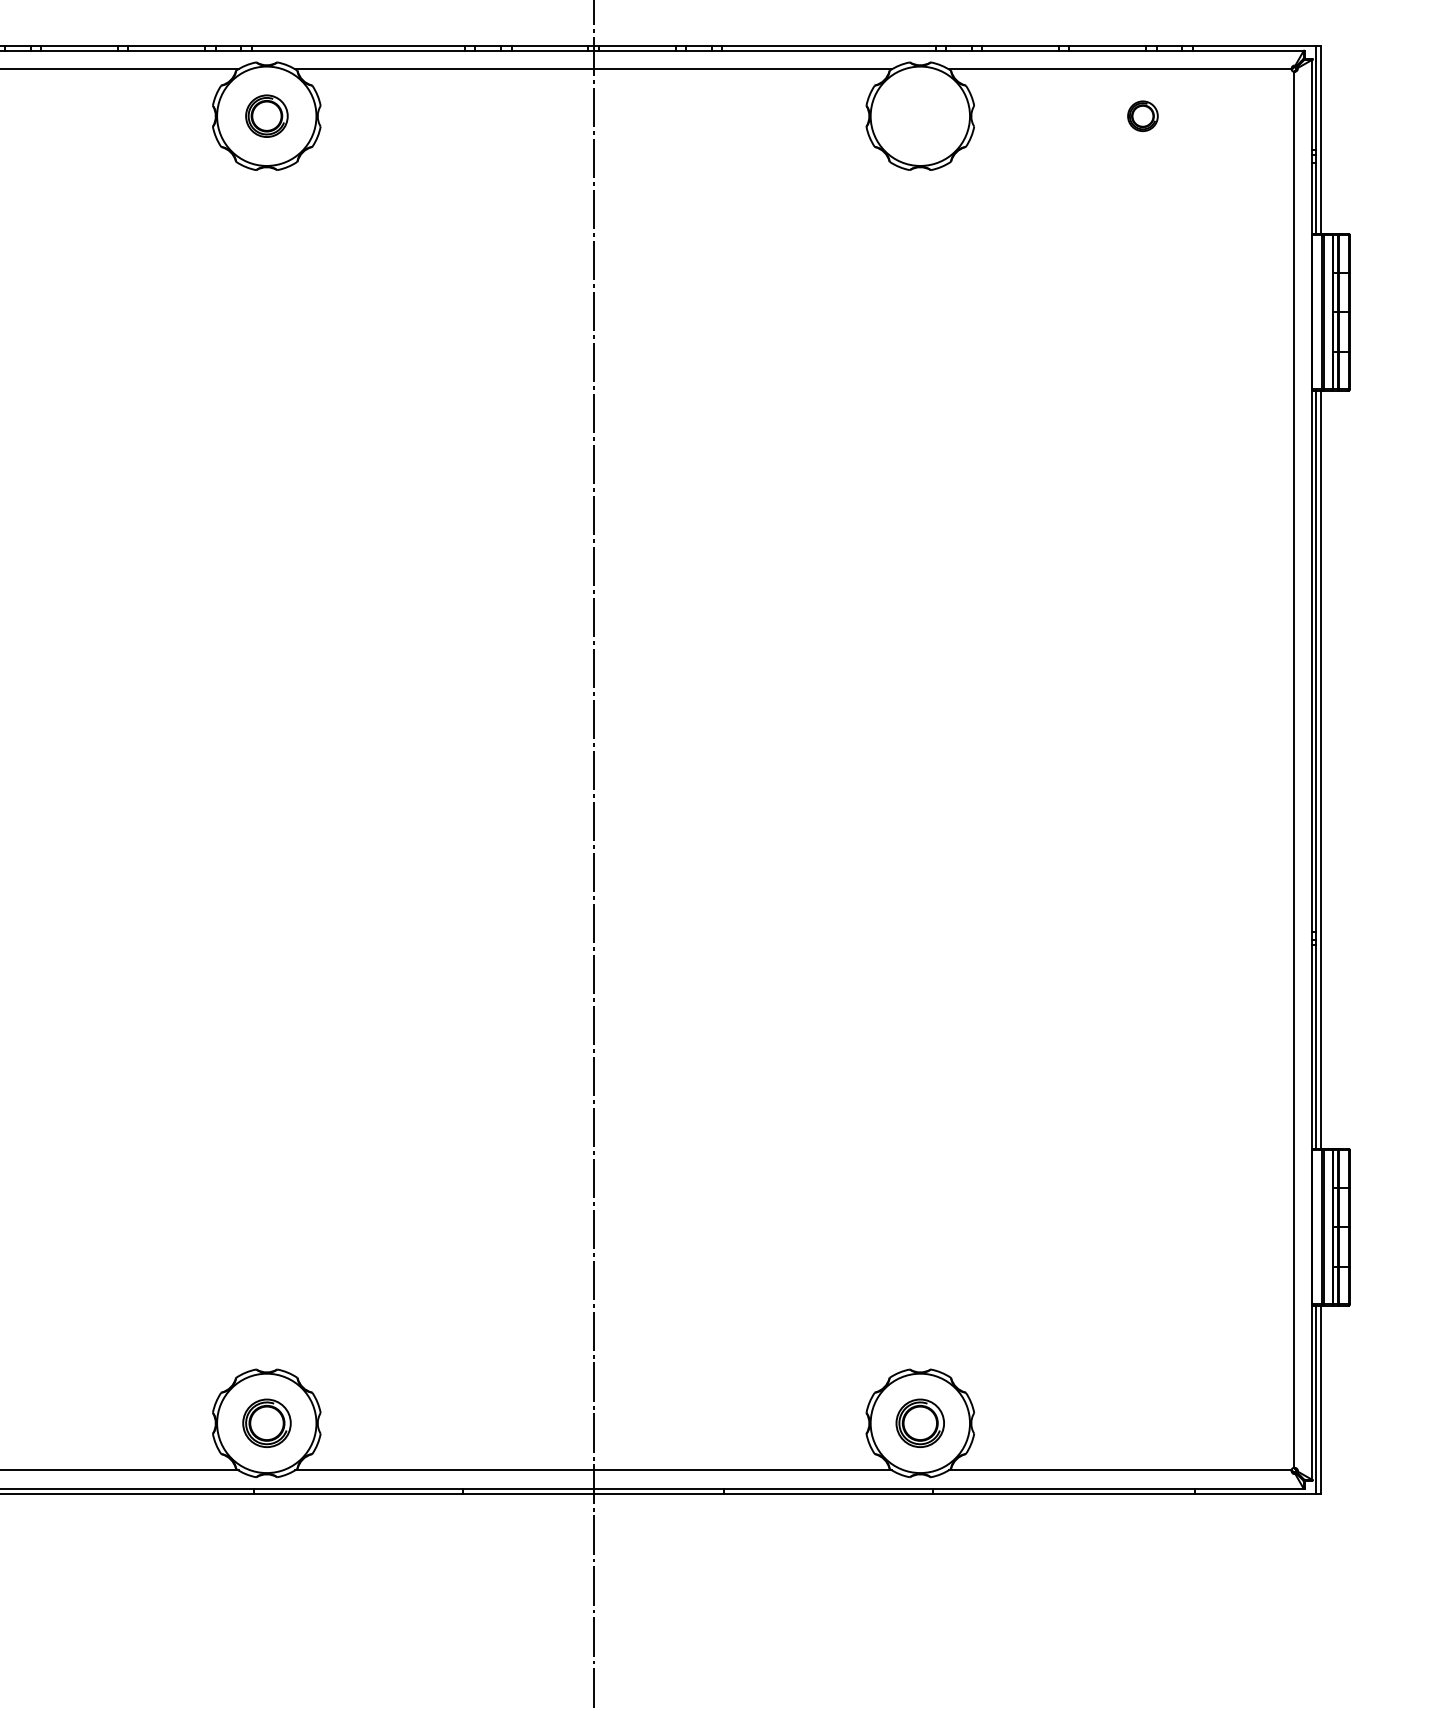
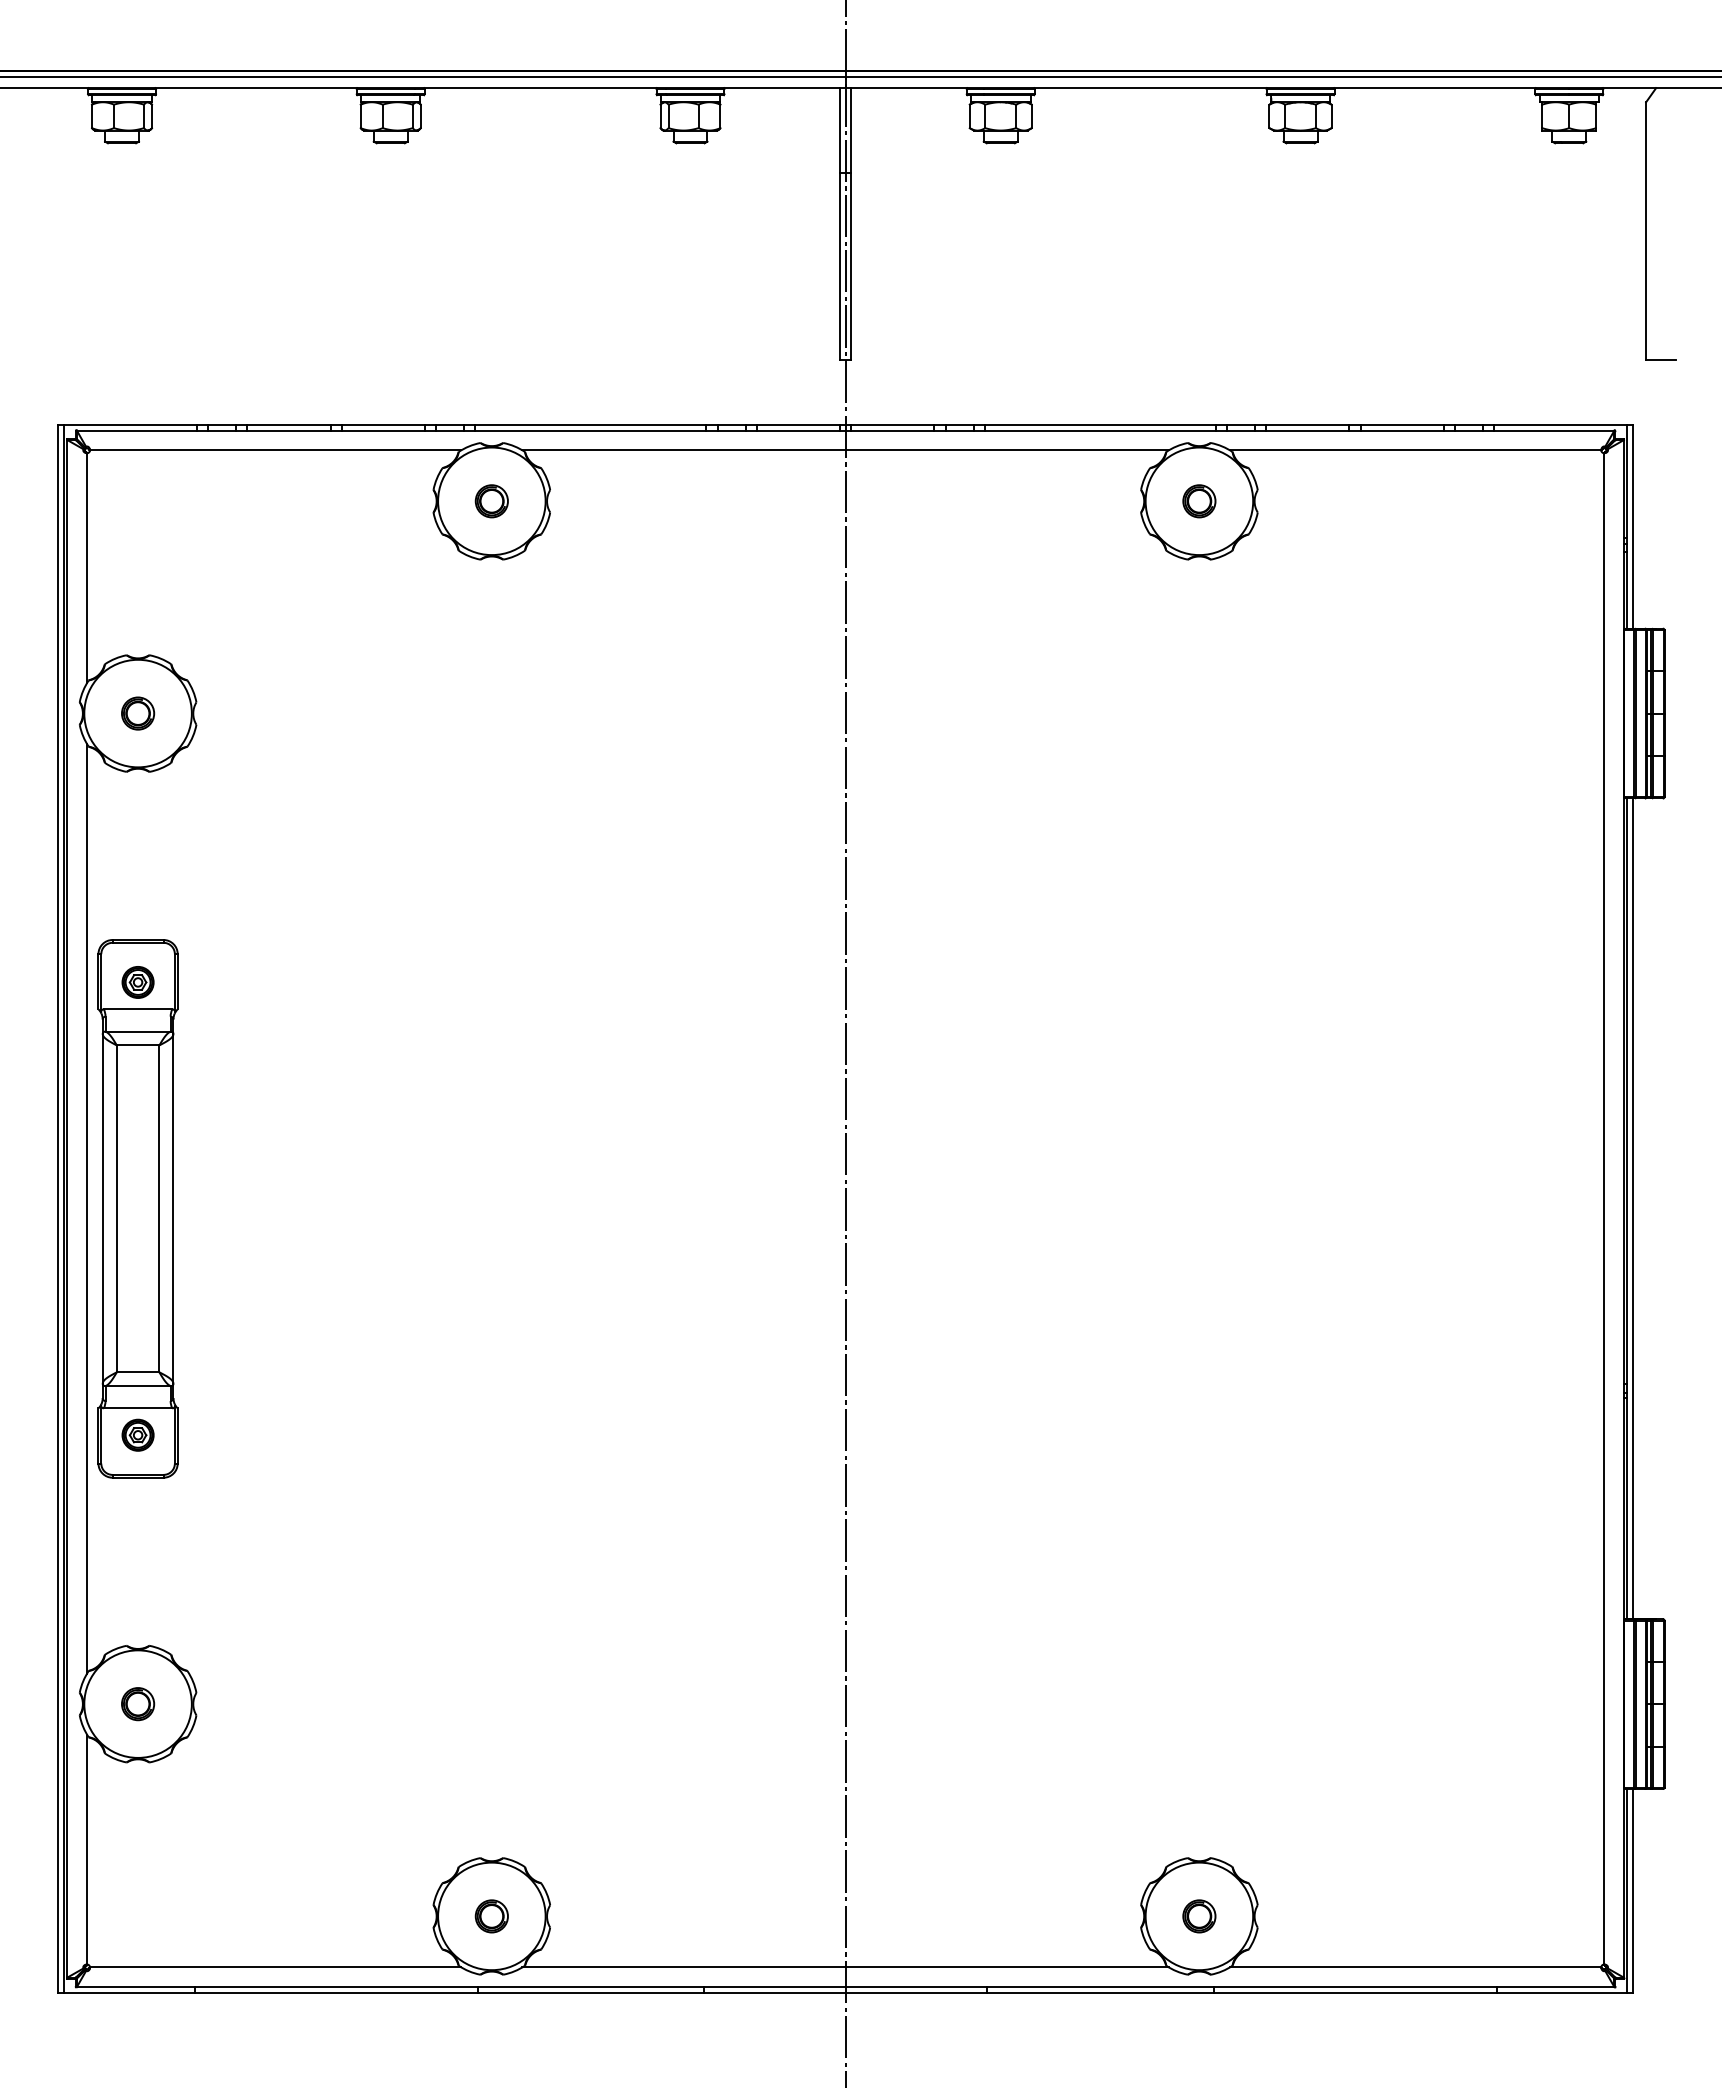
part: (266, 116) -> (491, 501), size x0.71
part: (1143, 116) -> (1199, 501), moved
part: (266, 1423) -> (491, 1916), size x0.62
part: (920, 1423) -> (1199, 1916), size x0.62

